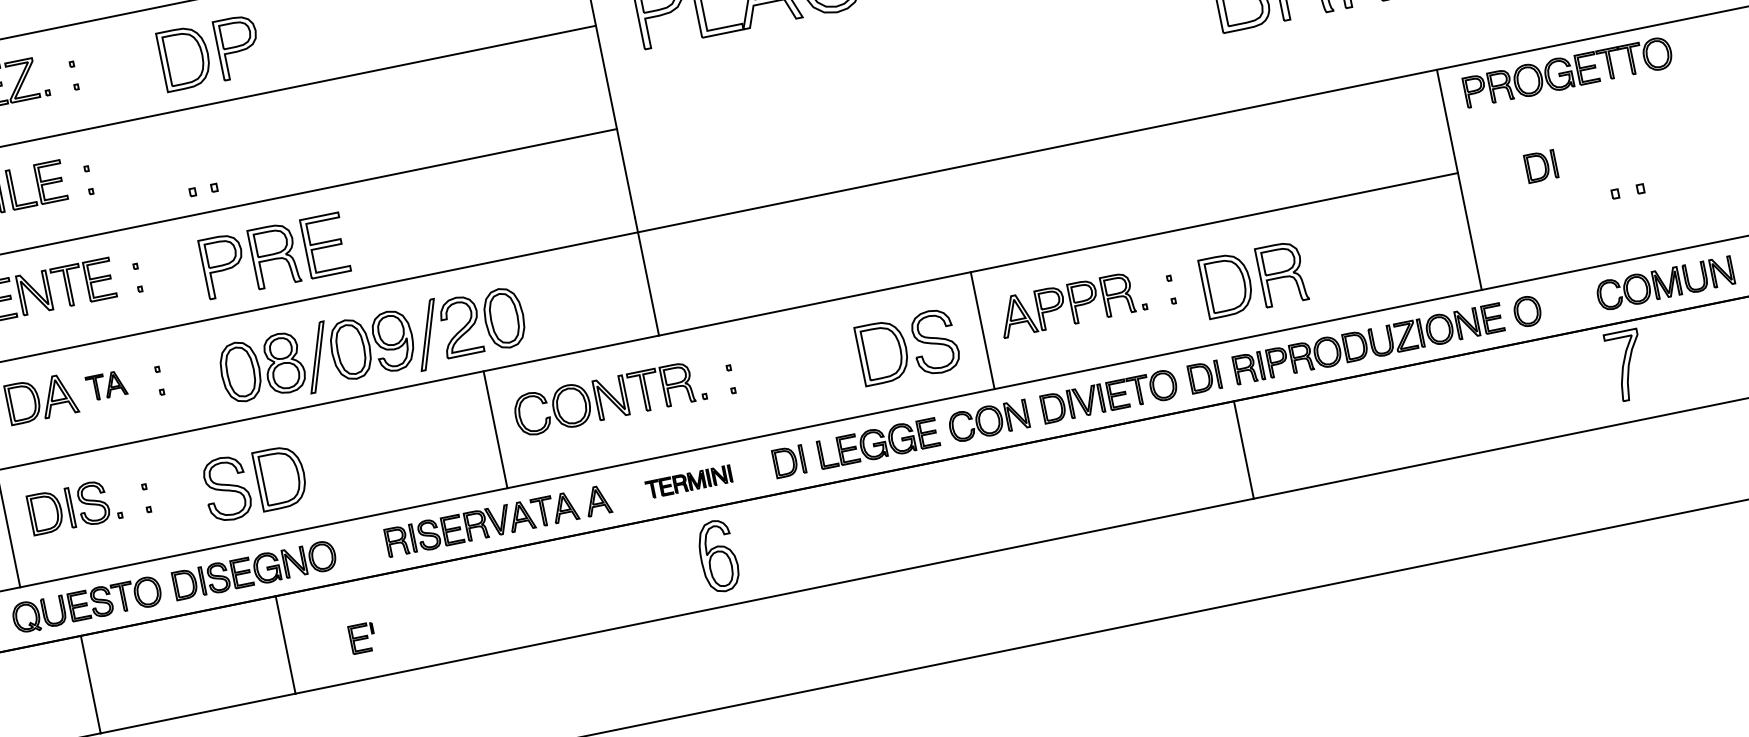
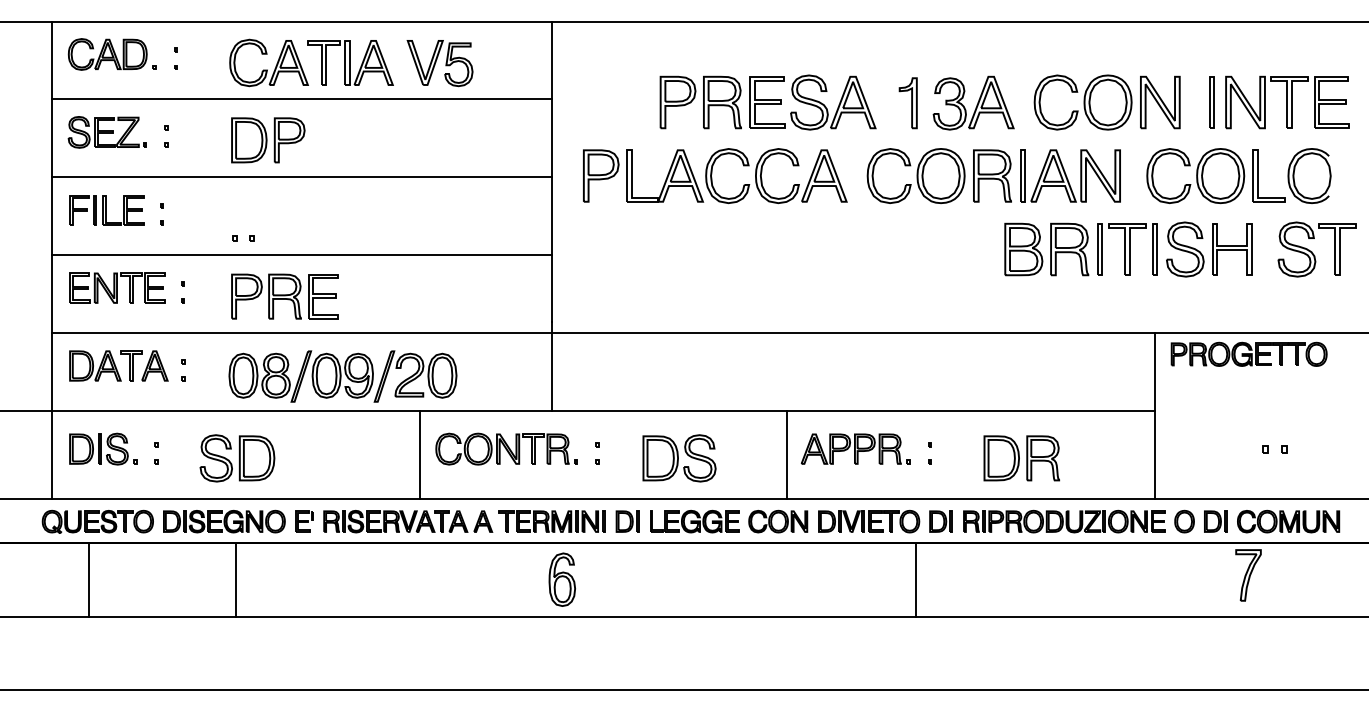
part: (1540, 166) -> (1215, 521), moved
part: (1253, 280) -> (1021, 458), moved
part: (908, 347) -> (679, 458), moved
part: (106, 385) -> (144, 365), size x1.67
line: (1243, 449) -> (915, 579), moved
part: (688, 482) -> (551, 521), size x1.67
part: (362, 638) -> (304, 521), moved

